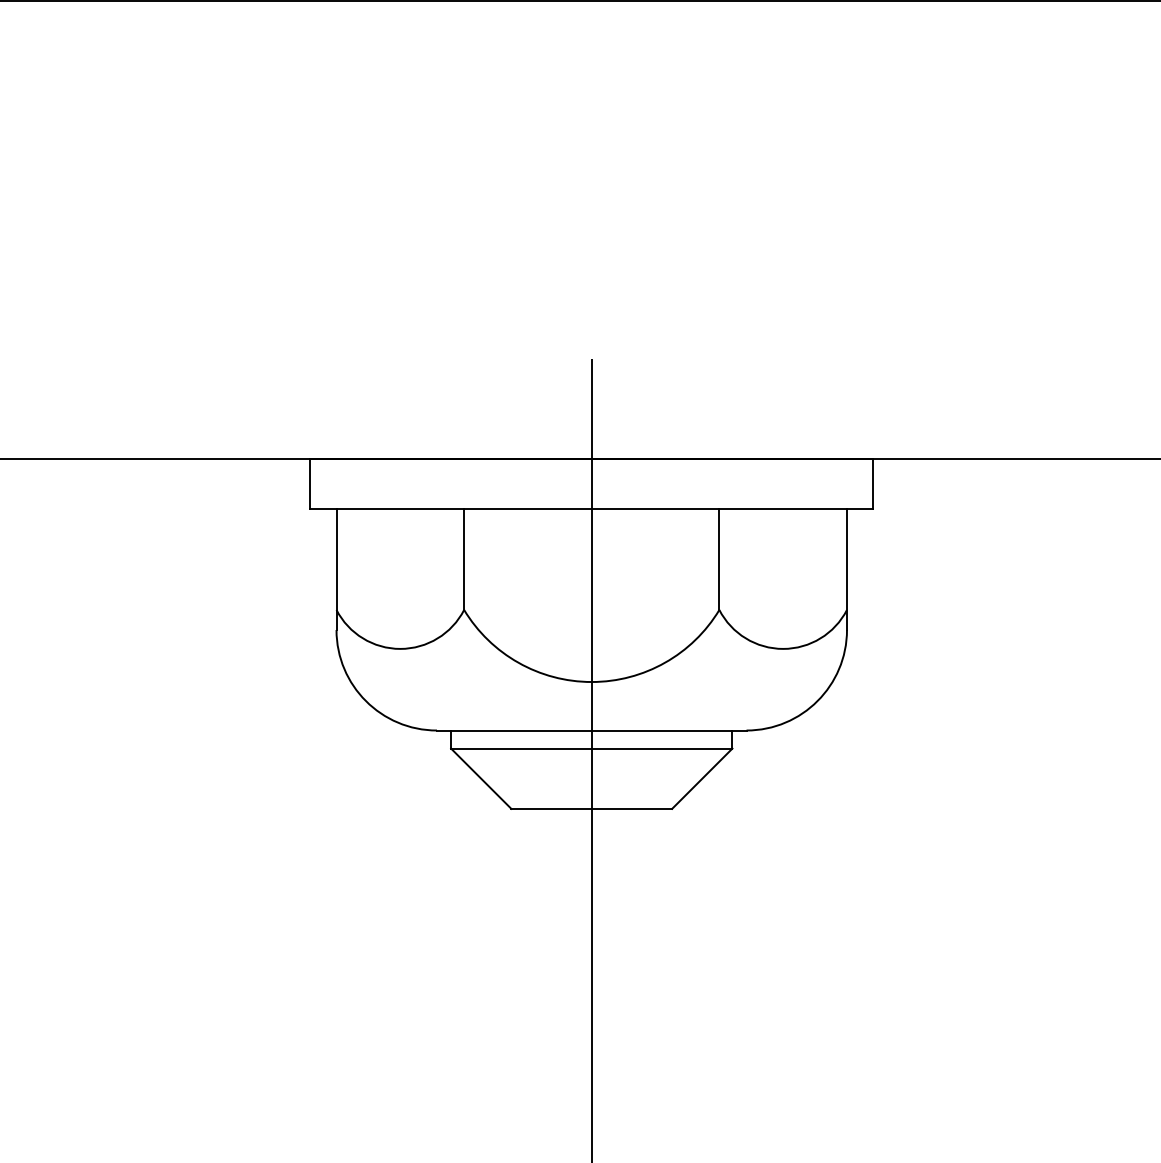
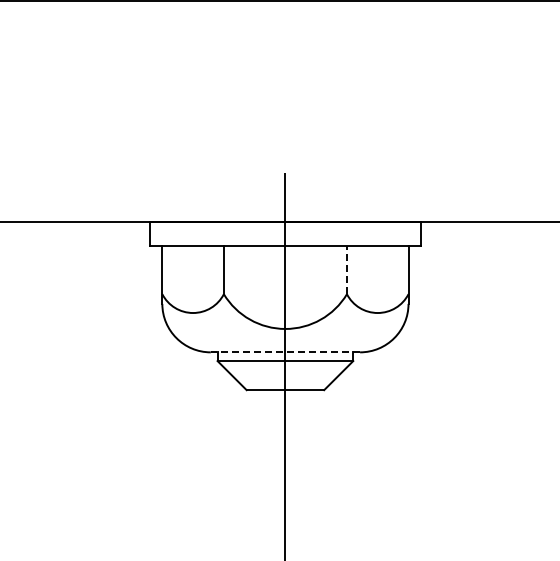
line: (718, 558) -> (346, 269), solid -> dashed
line: (591, 730) -> (285, 352), solid -> dashed

